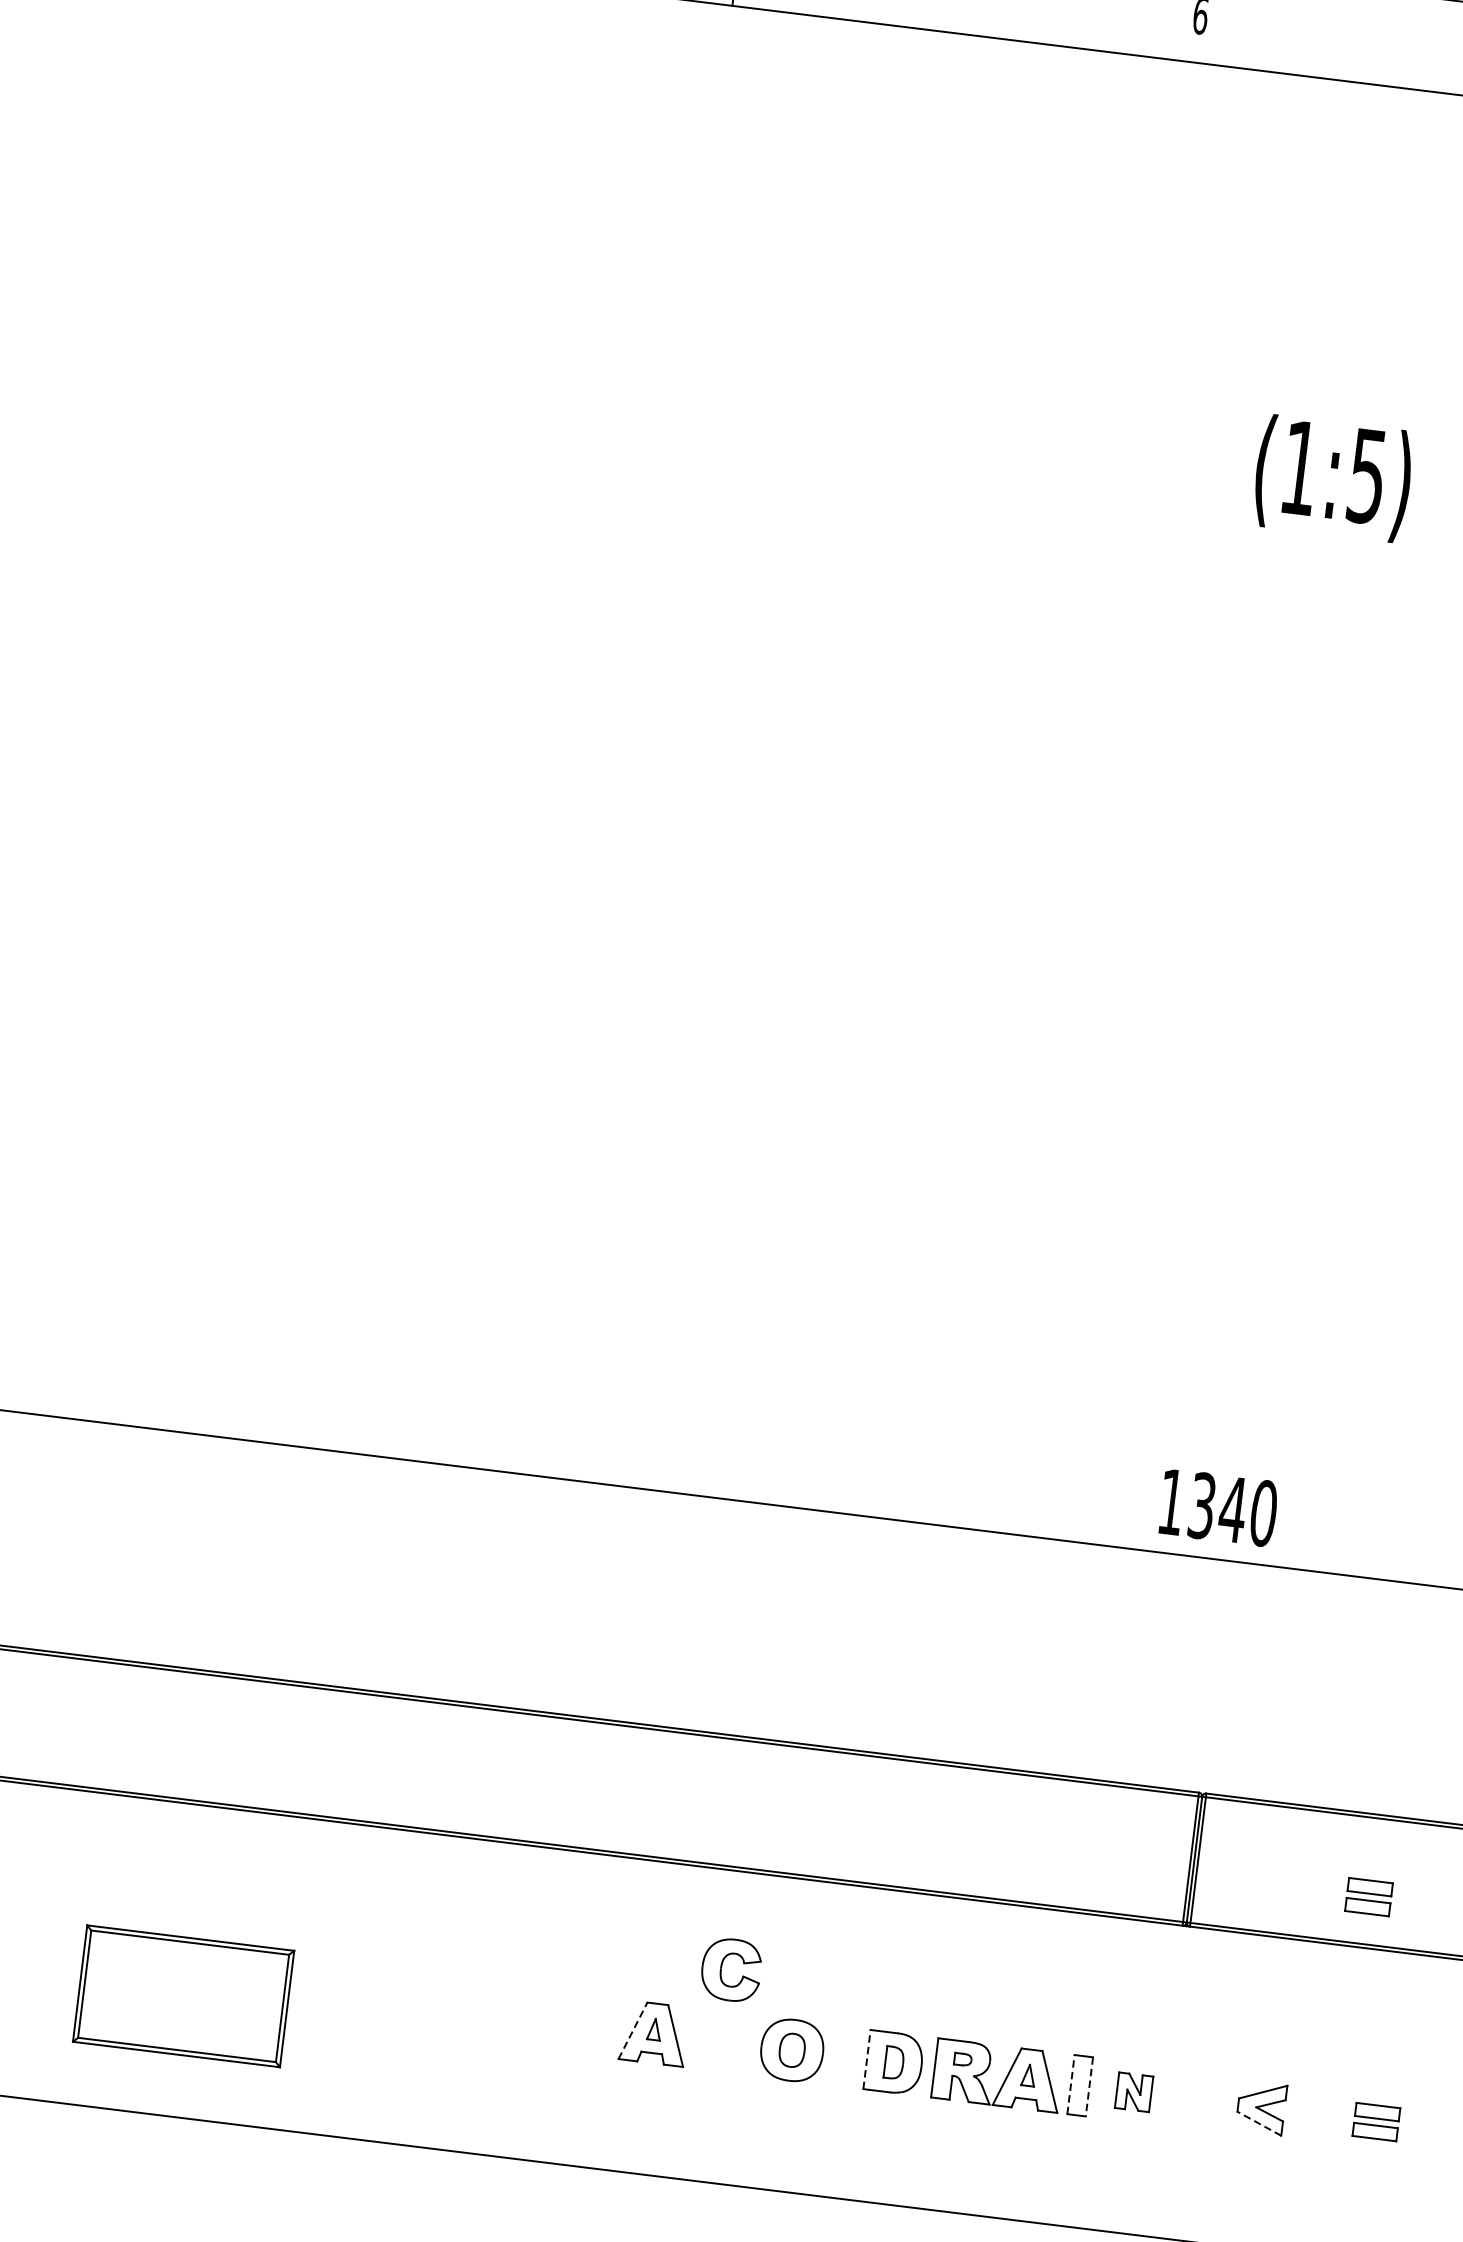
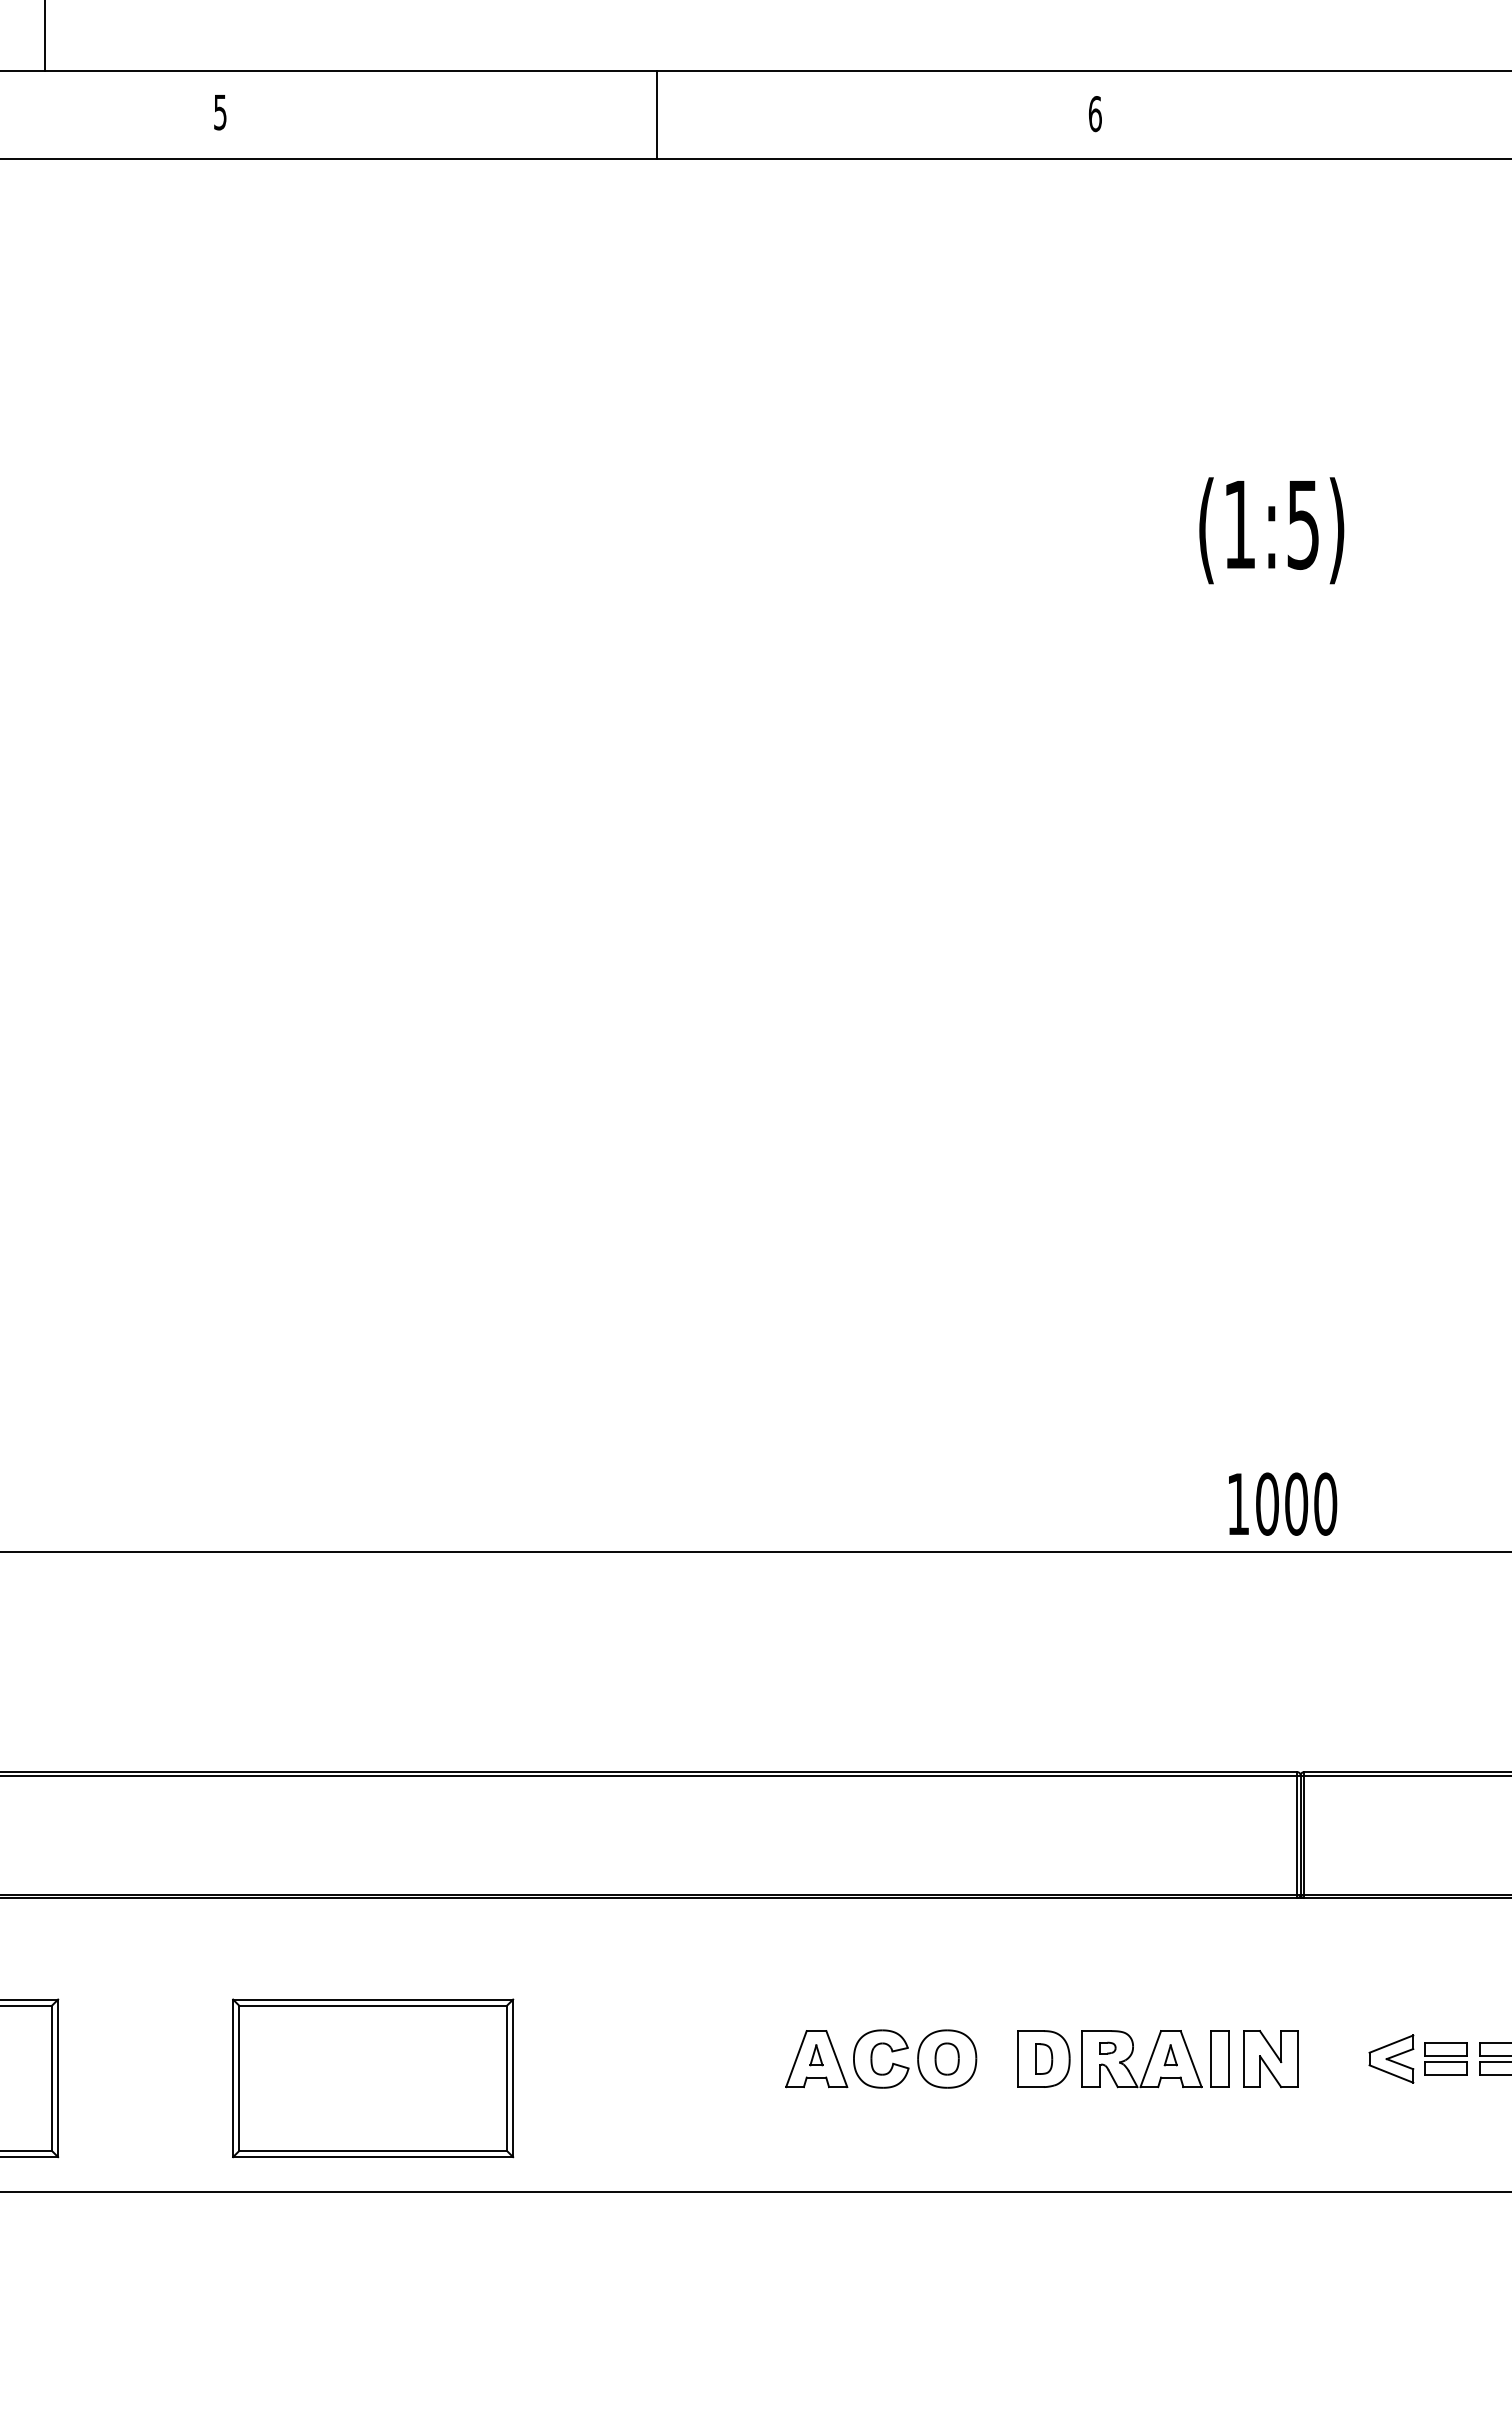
text: (1218, 1507) -> (1282, 1503), 1340 -> 1000
part: (1368, 1896) -> (1445, 2058), moved
part: (722, 1968) -> (872, 2058), moved
part: (183, 1996) -> (373, 2078), size x1.43
line: (633, 2031) -> (796, 2059), dashed -> solid
line: (867, 2058) -> (1018, 2058), dashed -> solid
line: (1071, 2084) -> (1211, 2058), dashed -> solid
line: (1089, 2087) -> (1228, 2059), dashed -> solid
part: (1133, 2091) -> (1270, 2058), size x1.67
line: (1258, 2123) -> (1390, 2073), dashed -> solid

